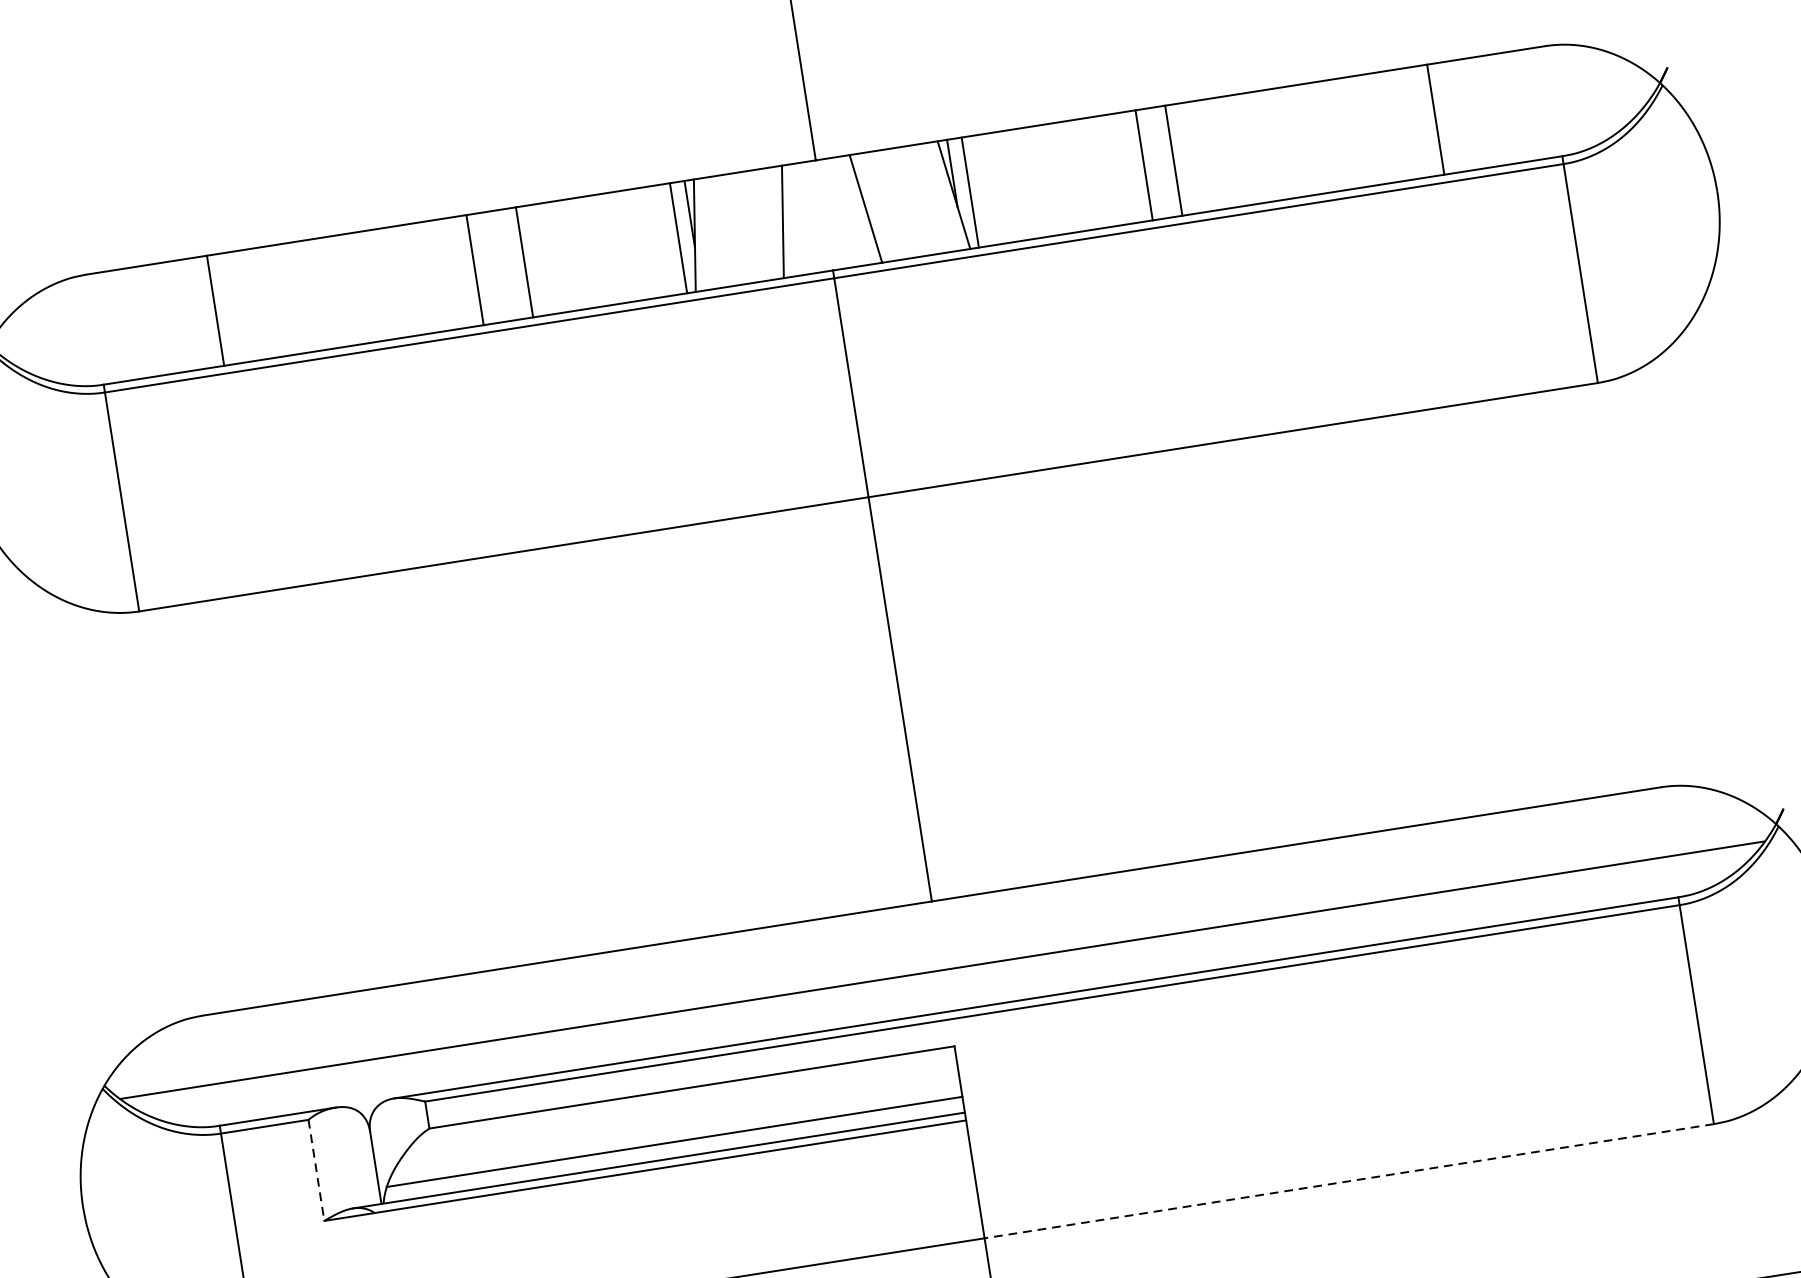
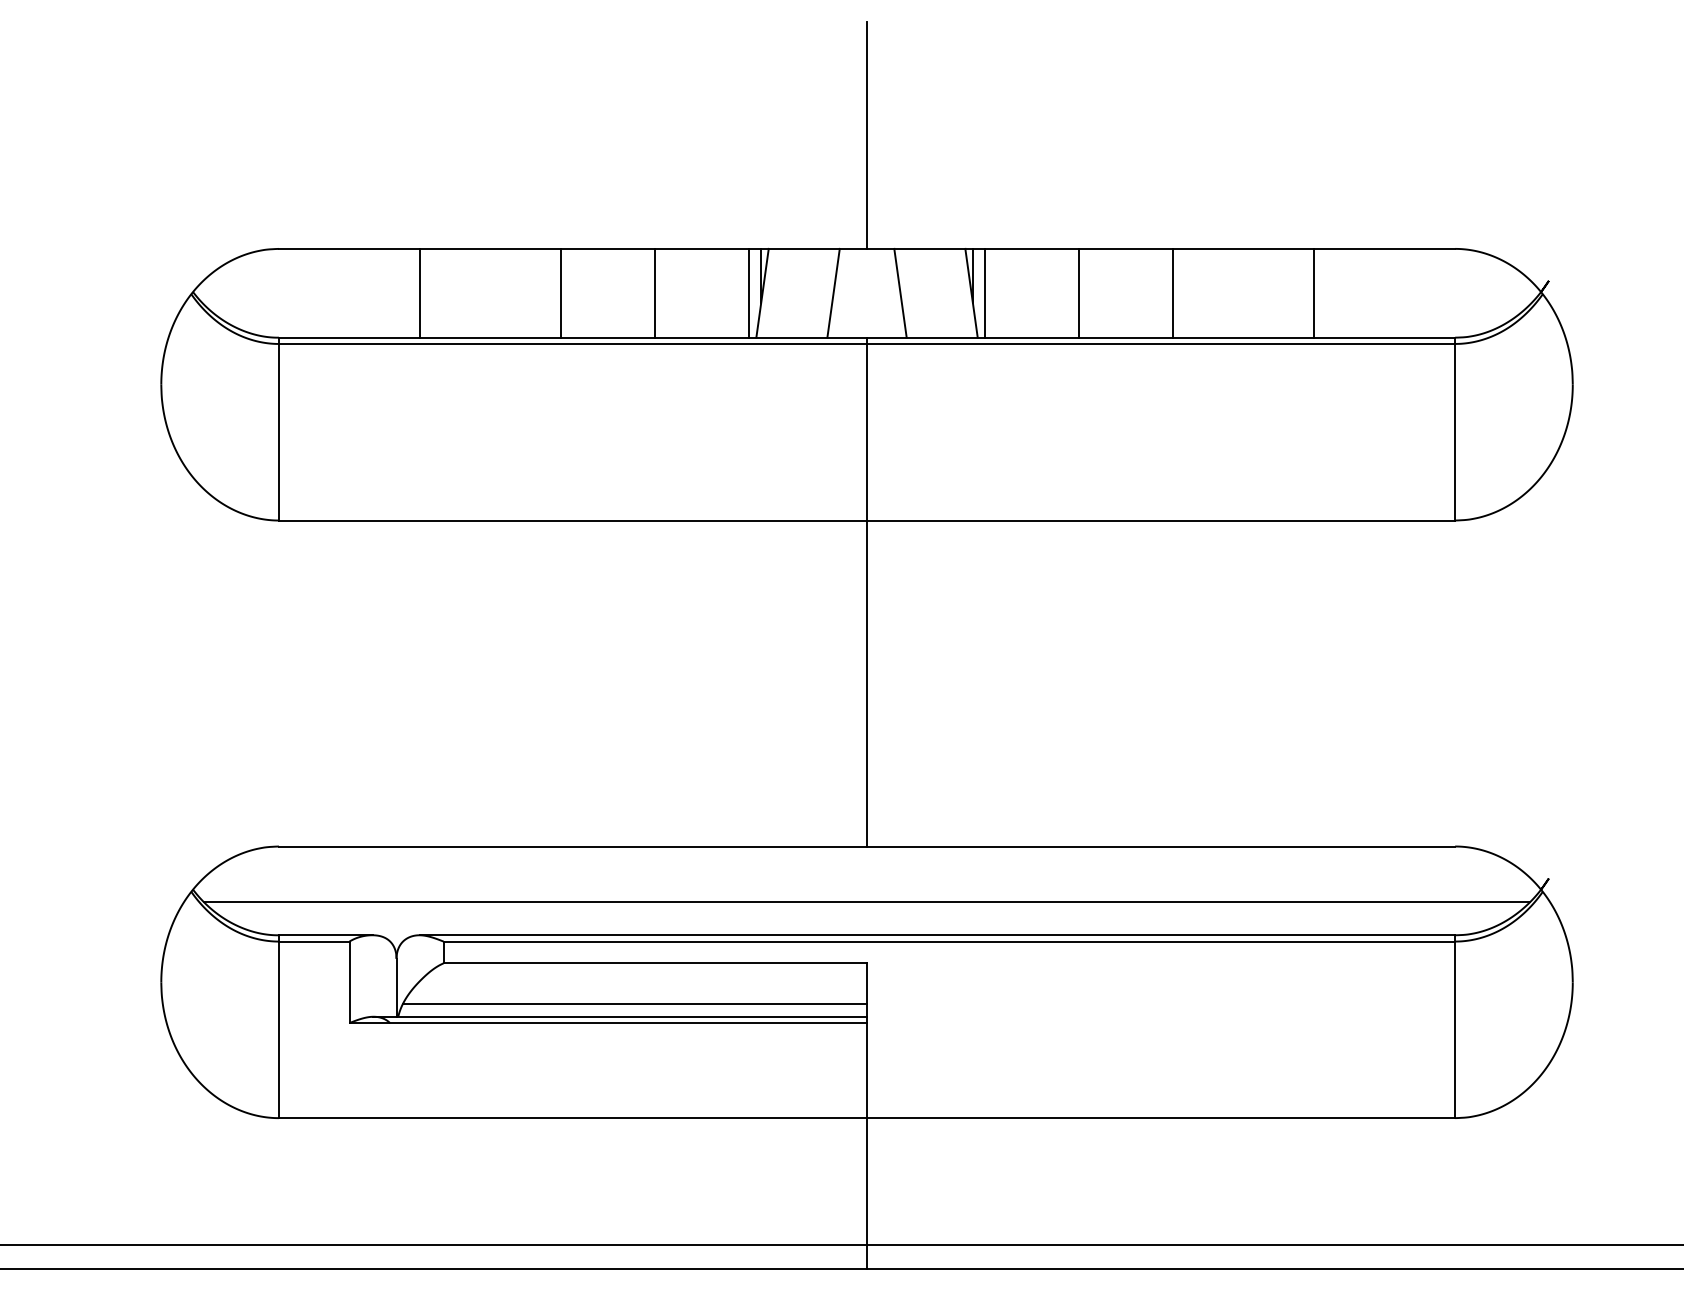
line: (1436, 118) -> (1314, 292), moved
line: (1173, 159) -> (1078, 292), moved
line: (1143, 164) -> (1172, 292), moved
line: (524, 261) -> (561, 292), moved
line: (475, 269) -> (655, 292), moved
line: (215, 309) -> (420, 292), moved
line: (316, 1170) -> (349, 982), dashed -> solid
line: (1348, 1181) -> (1160, 1118), dashed -> solid

